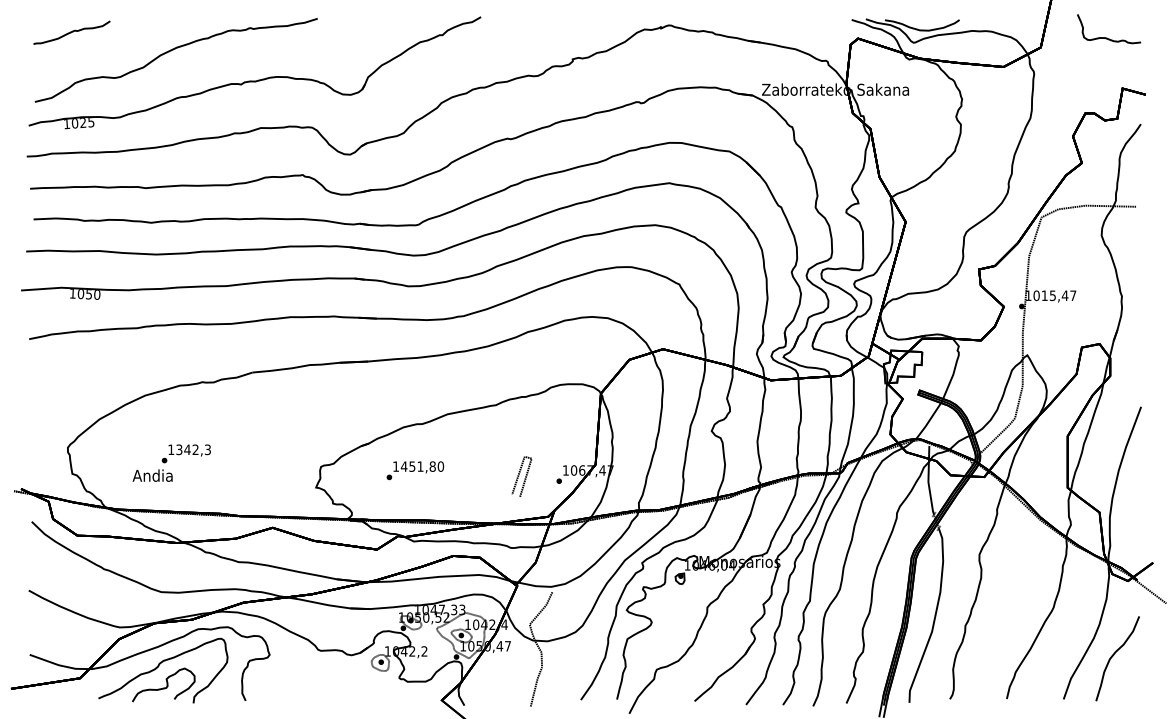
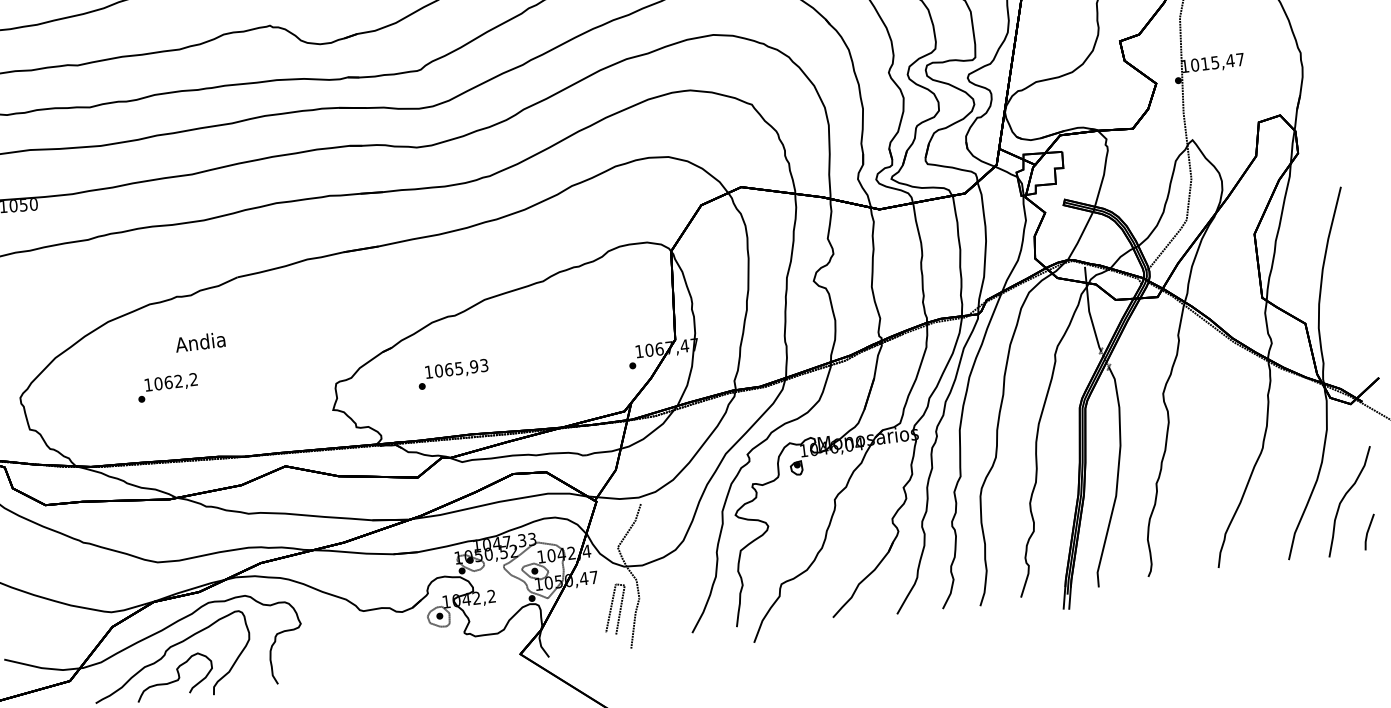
text: (193, 449) -> (175, 381), 1342,3 -> 1062,2
text: (422, 466) -> (461, 368), 1451,80 -> 1065,93
text: (152, 475) -> (200, 342), moved
line: (519, 476) -> (612, 609), moved
line: (1130, 684) -> (1369, 531), added

